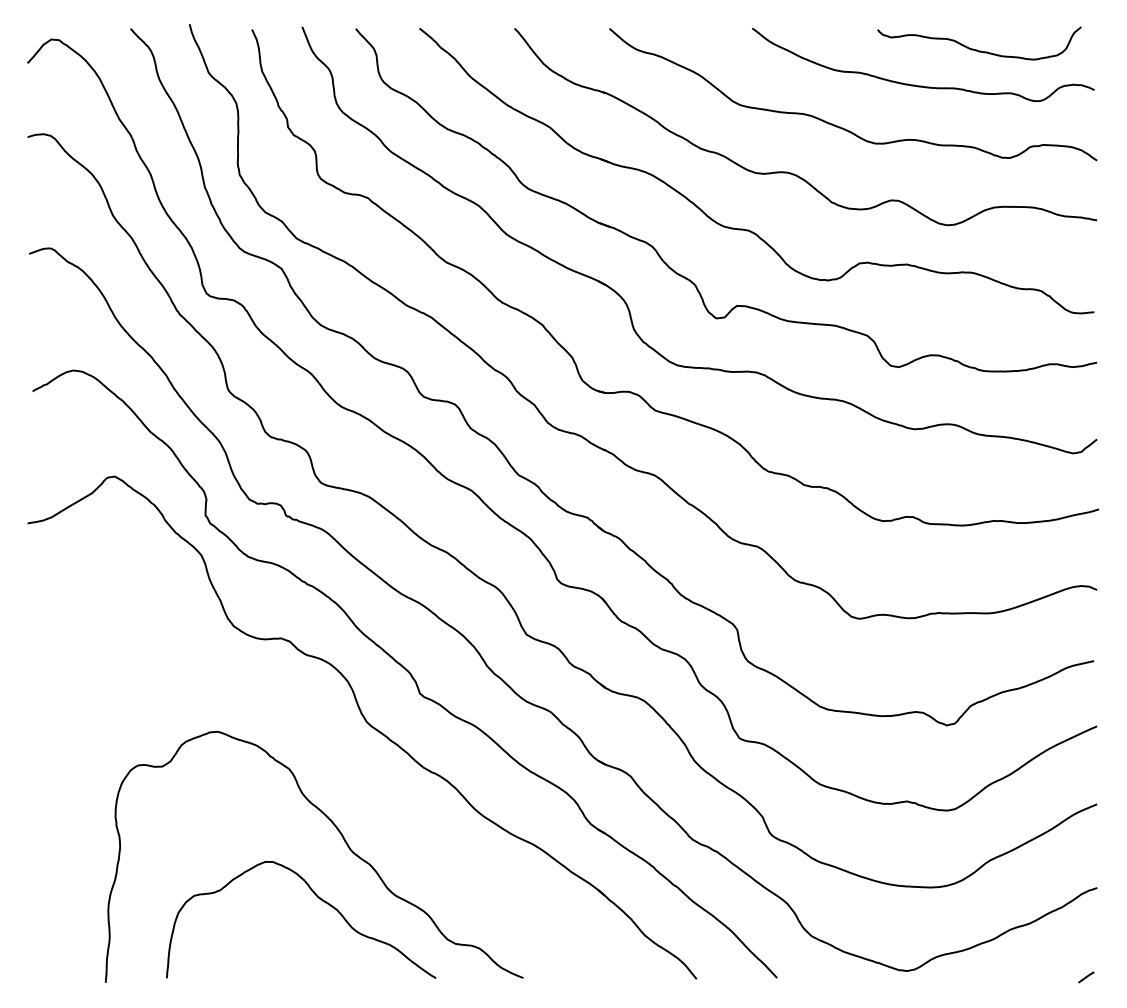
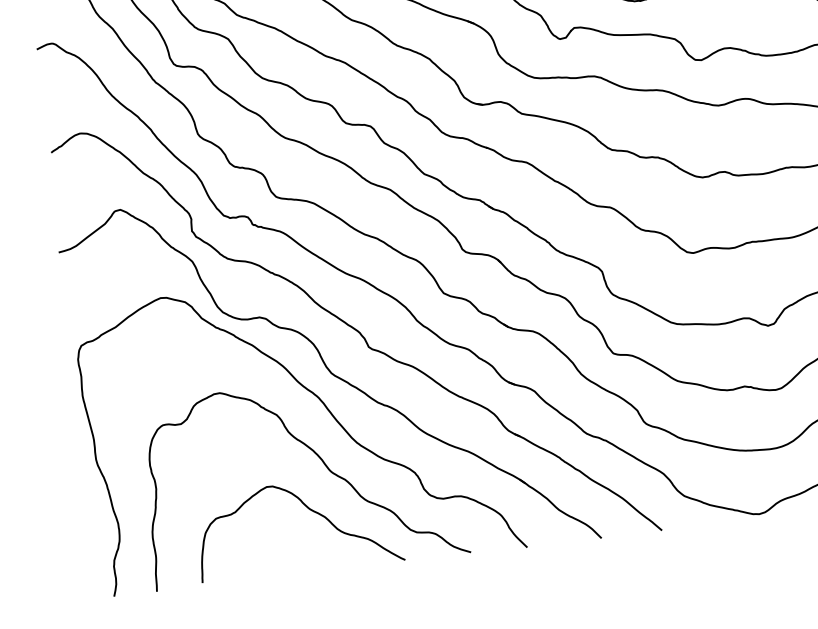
curve: (356, 770) -> (327, 410), added

